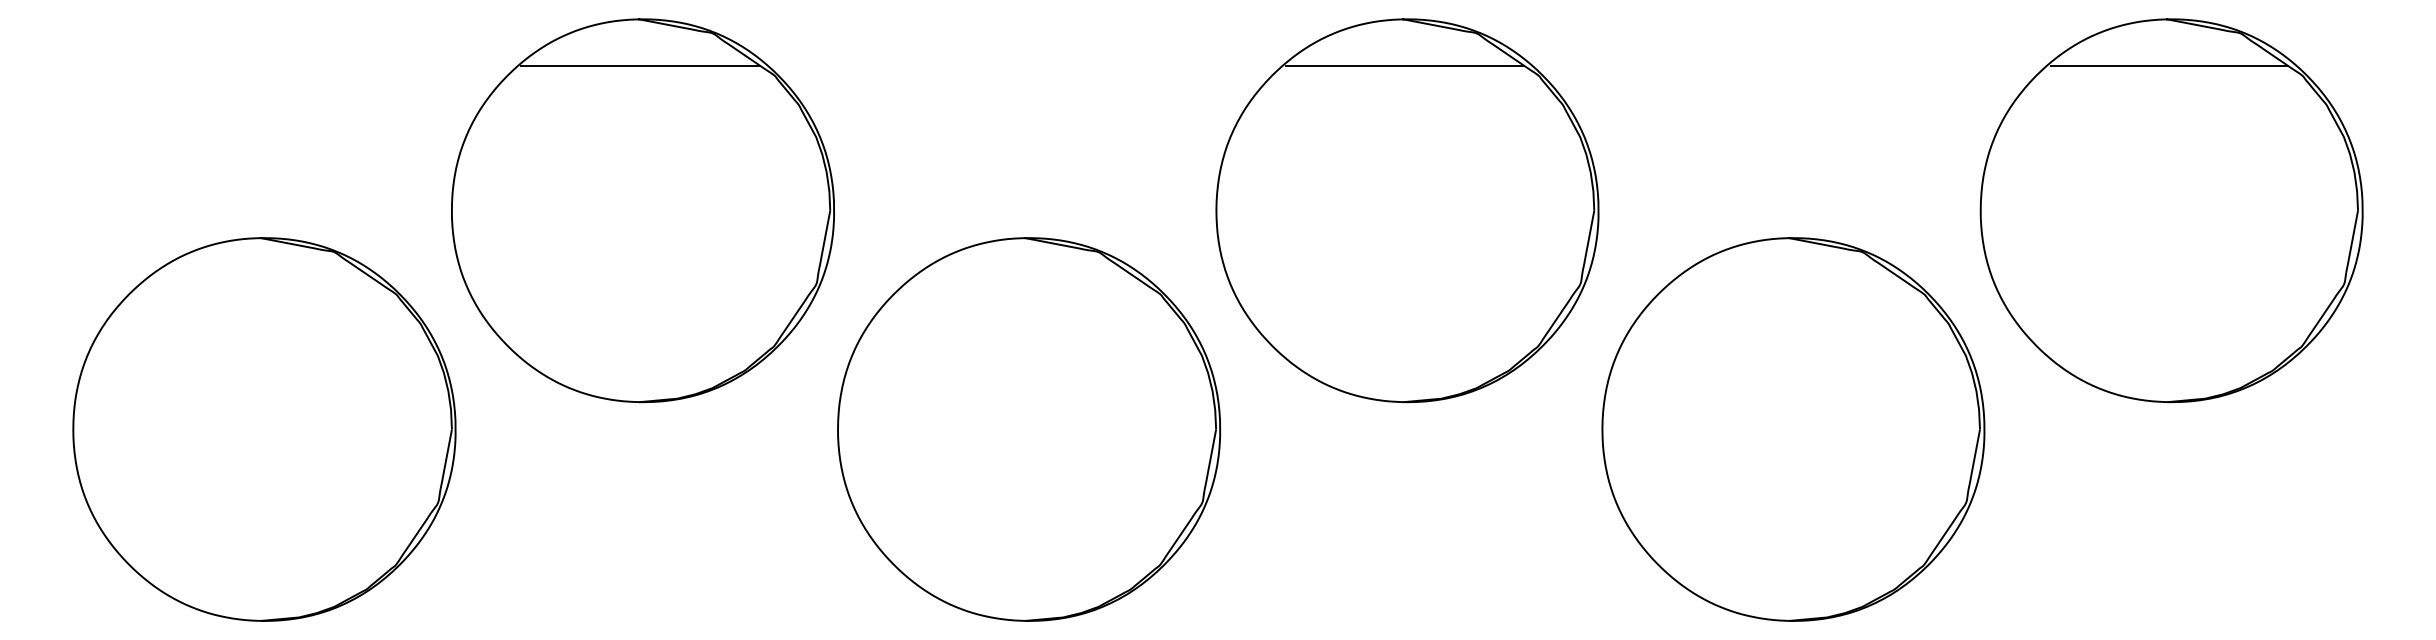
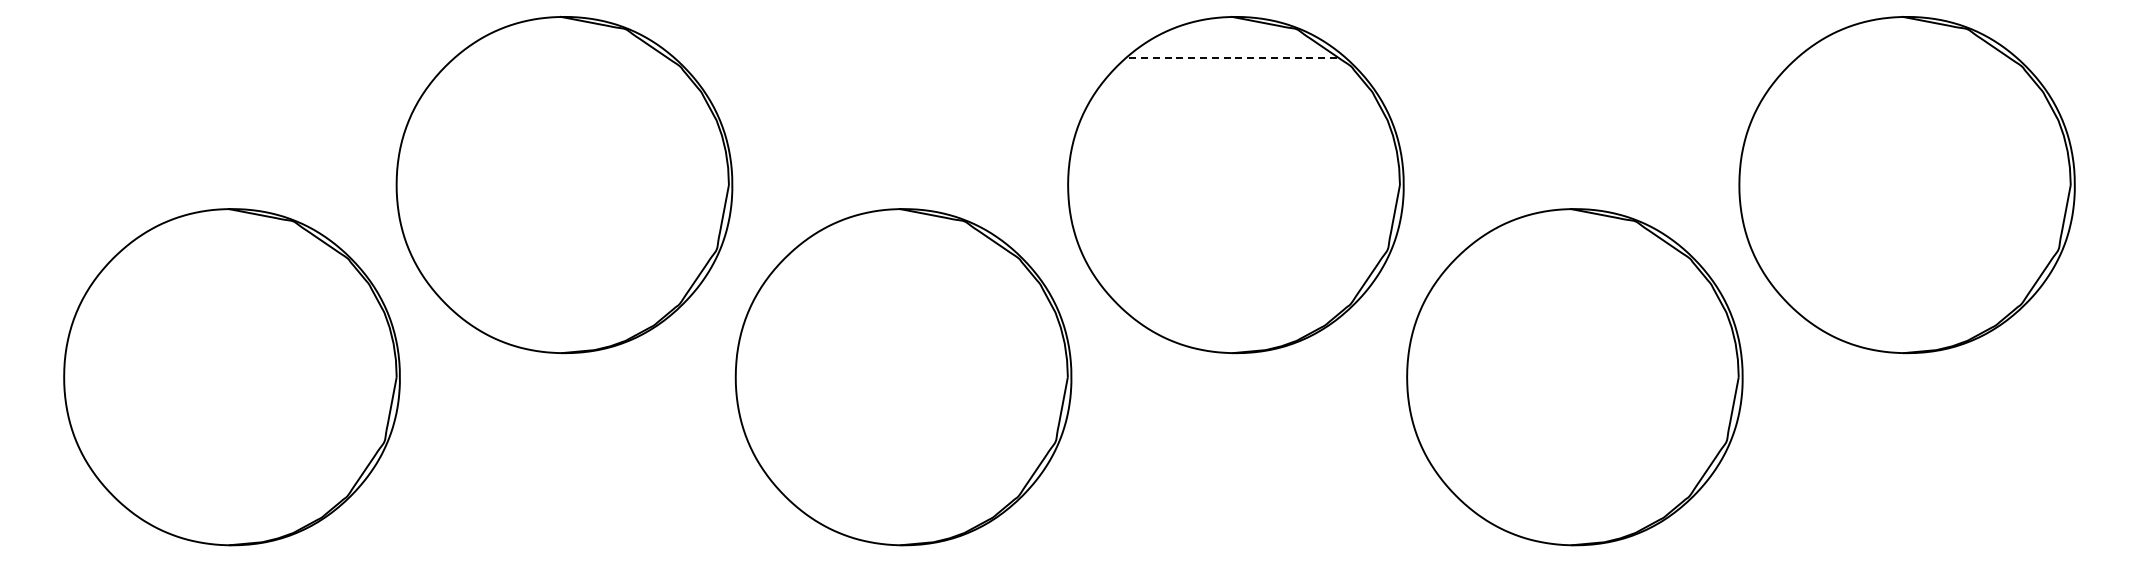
line: (640, 65) -> (562, 57), removed
line: (1404, 65) -> (1233, 57), solid -> dashed
line: (2168, 65) -> (1904, 57), removed

